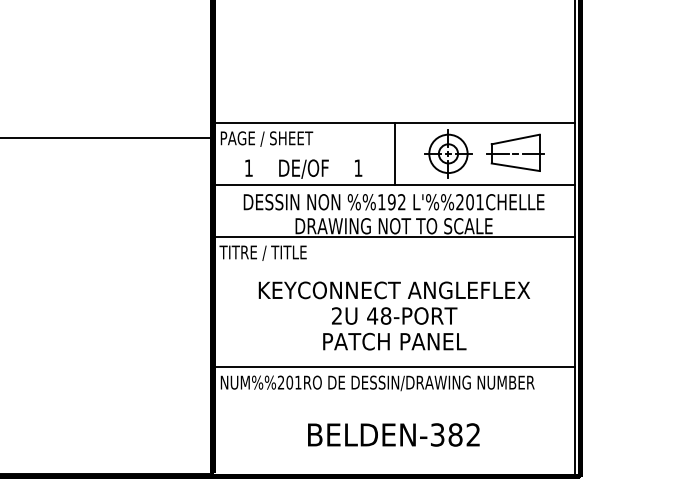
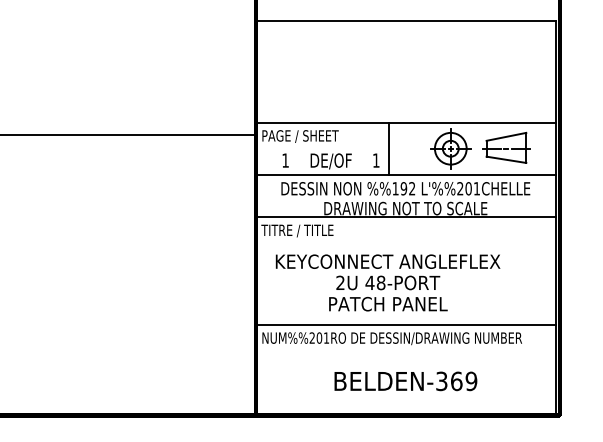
line: (394, 153) -> (388, 148), moved
text: (393, 315) -> (387, 282), moved
text: (465, 435) -> (464, 381), BELDEN-382 -> BELDEN-369

